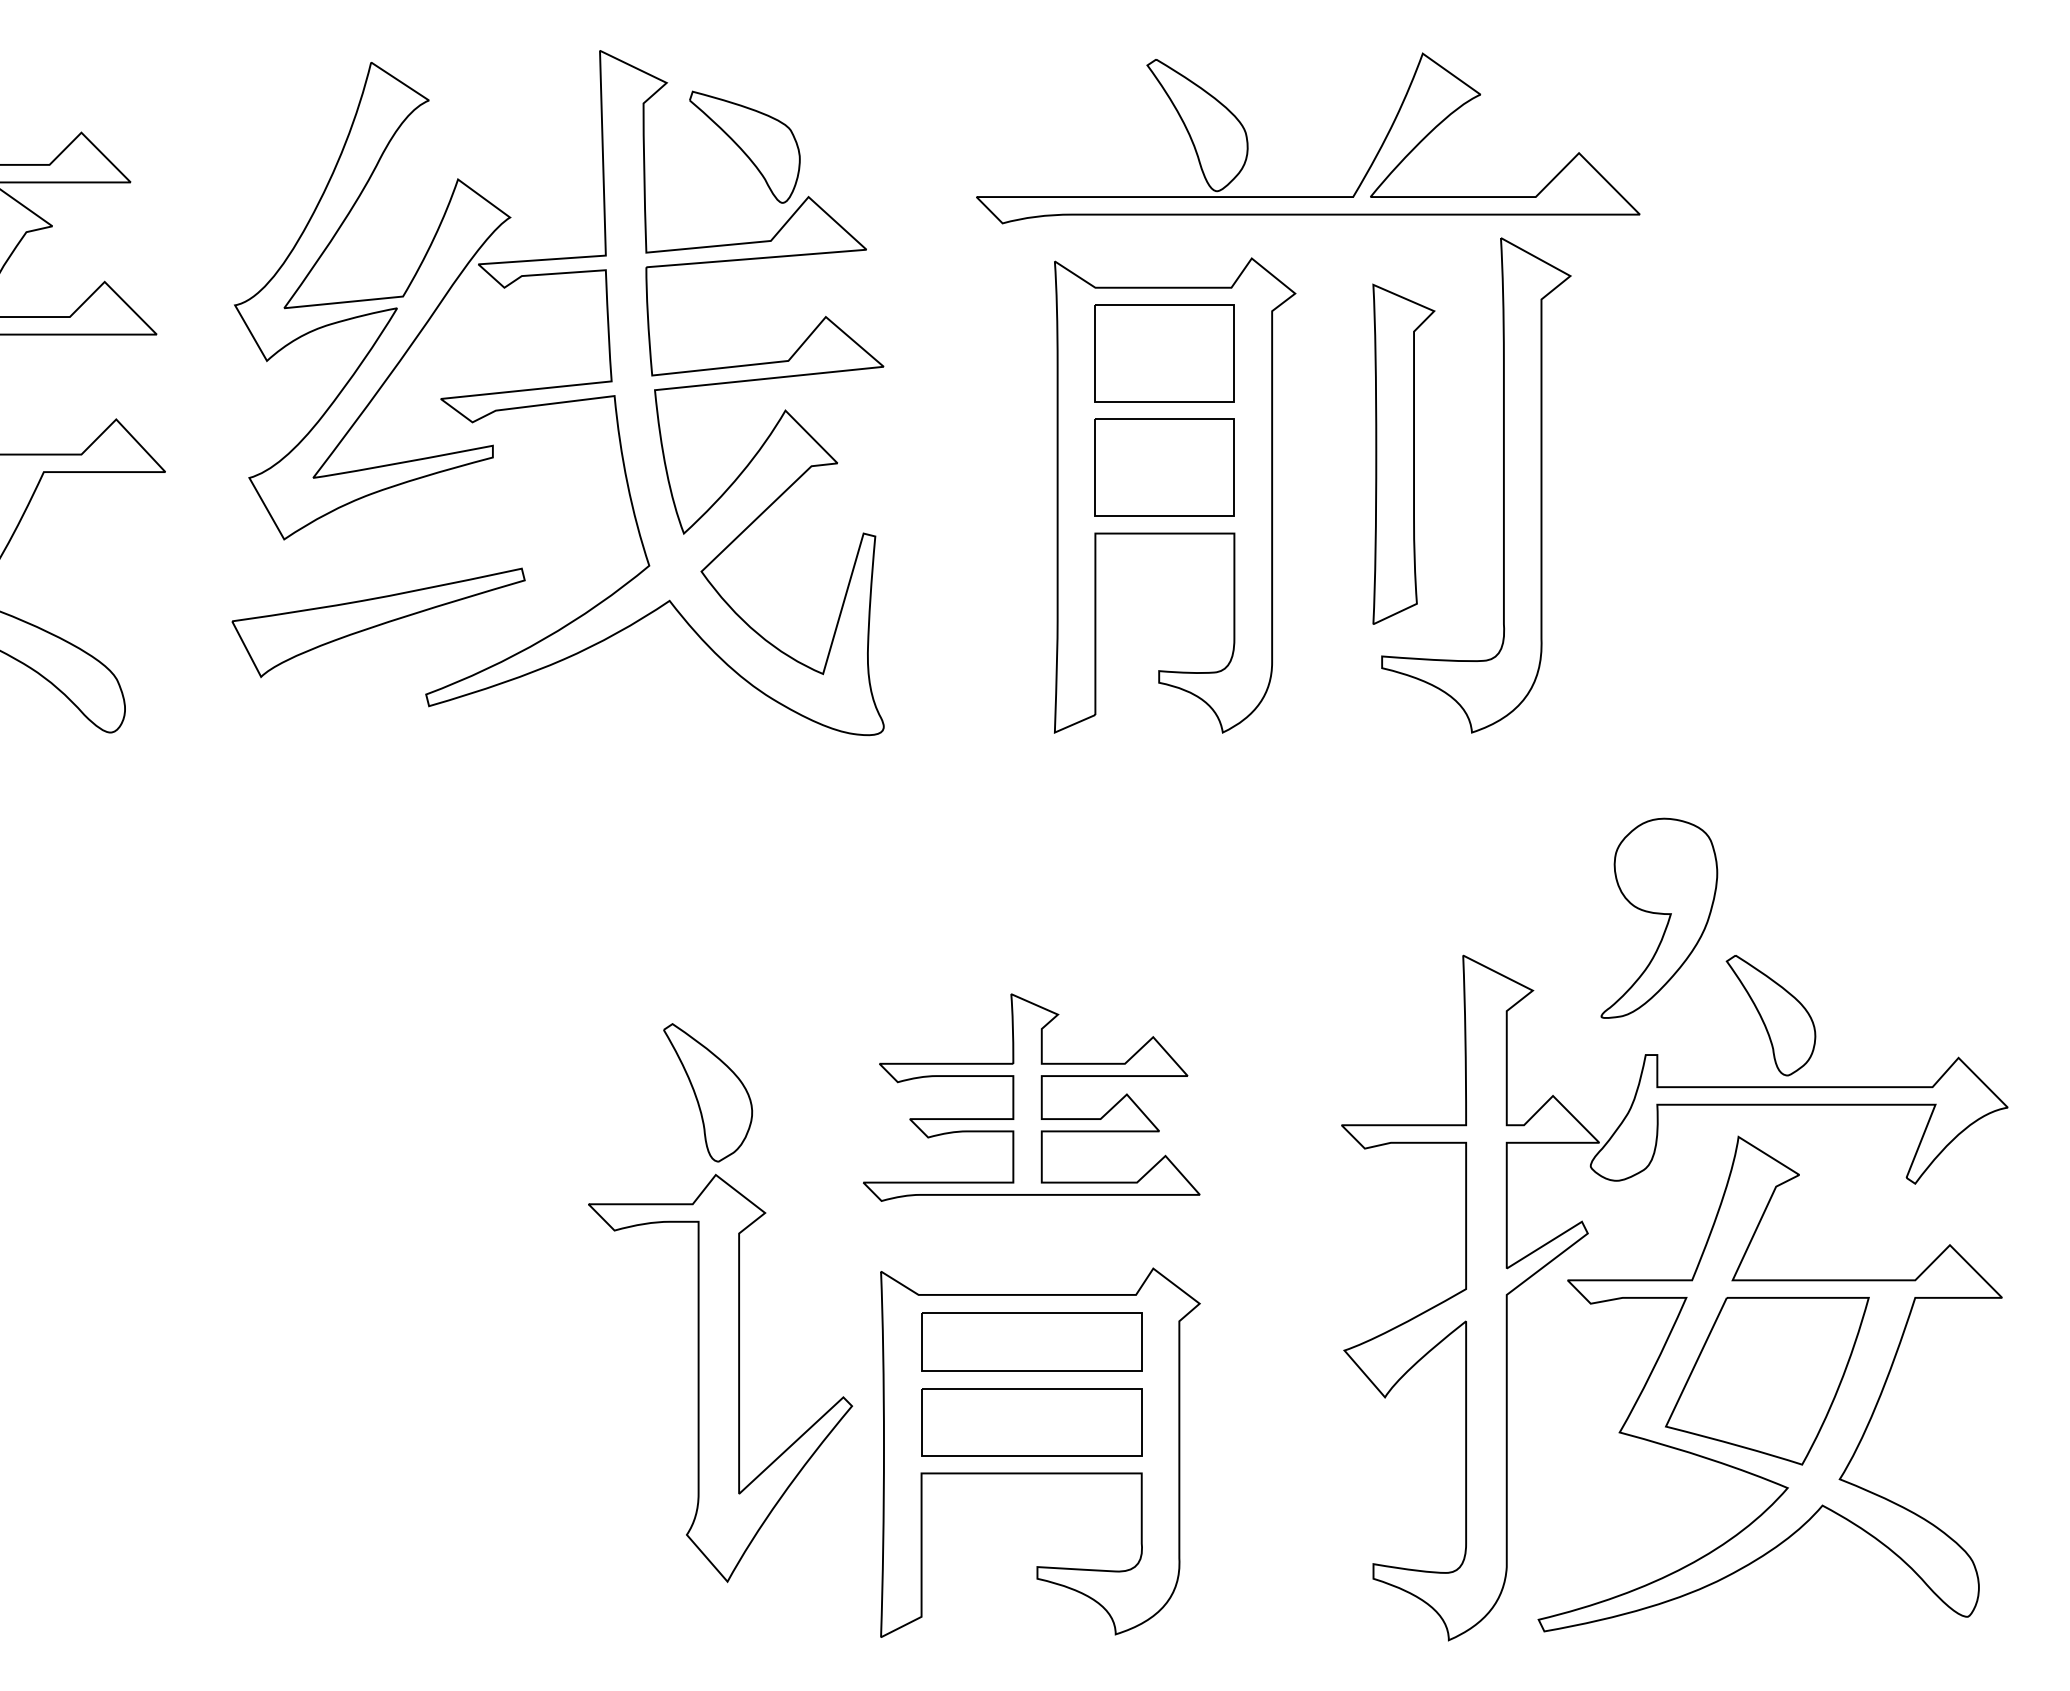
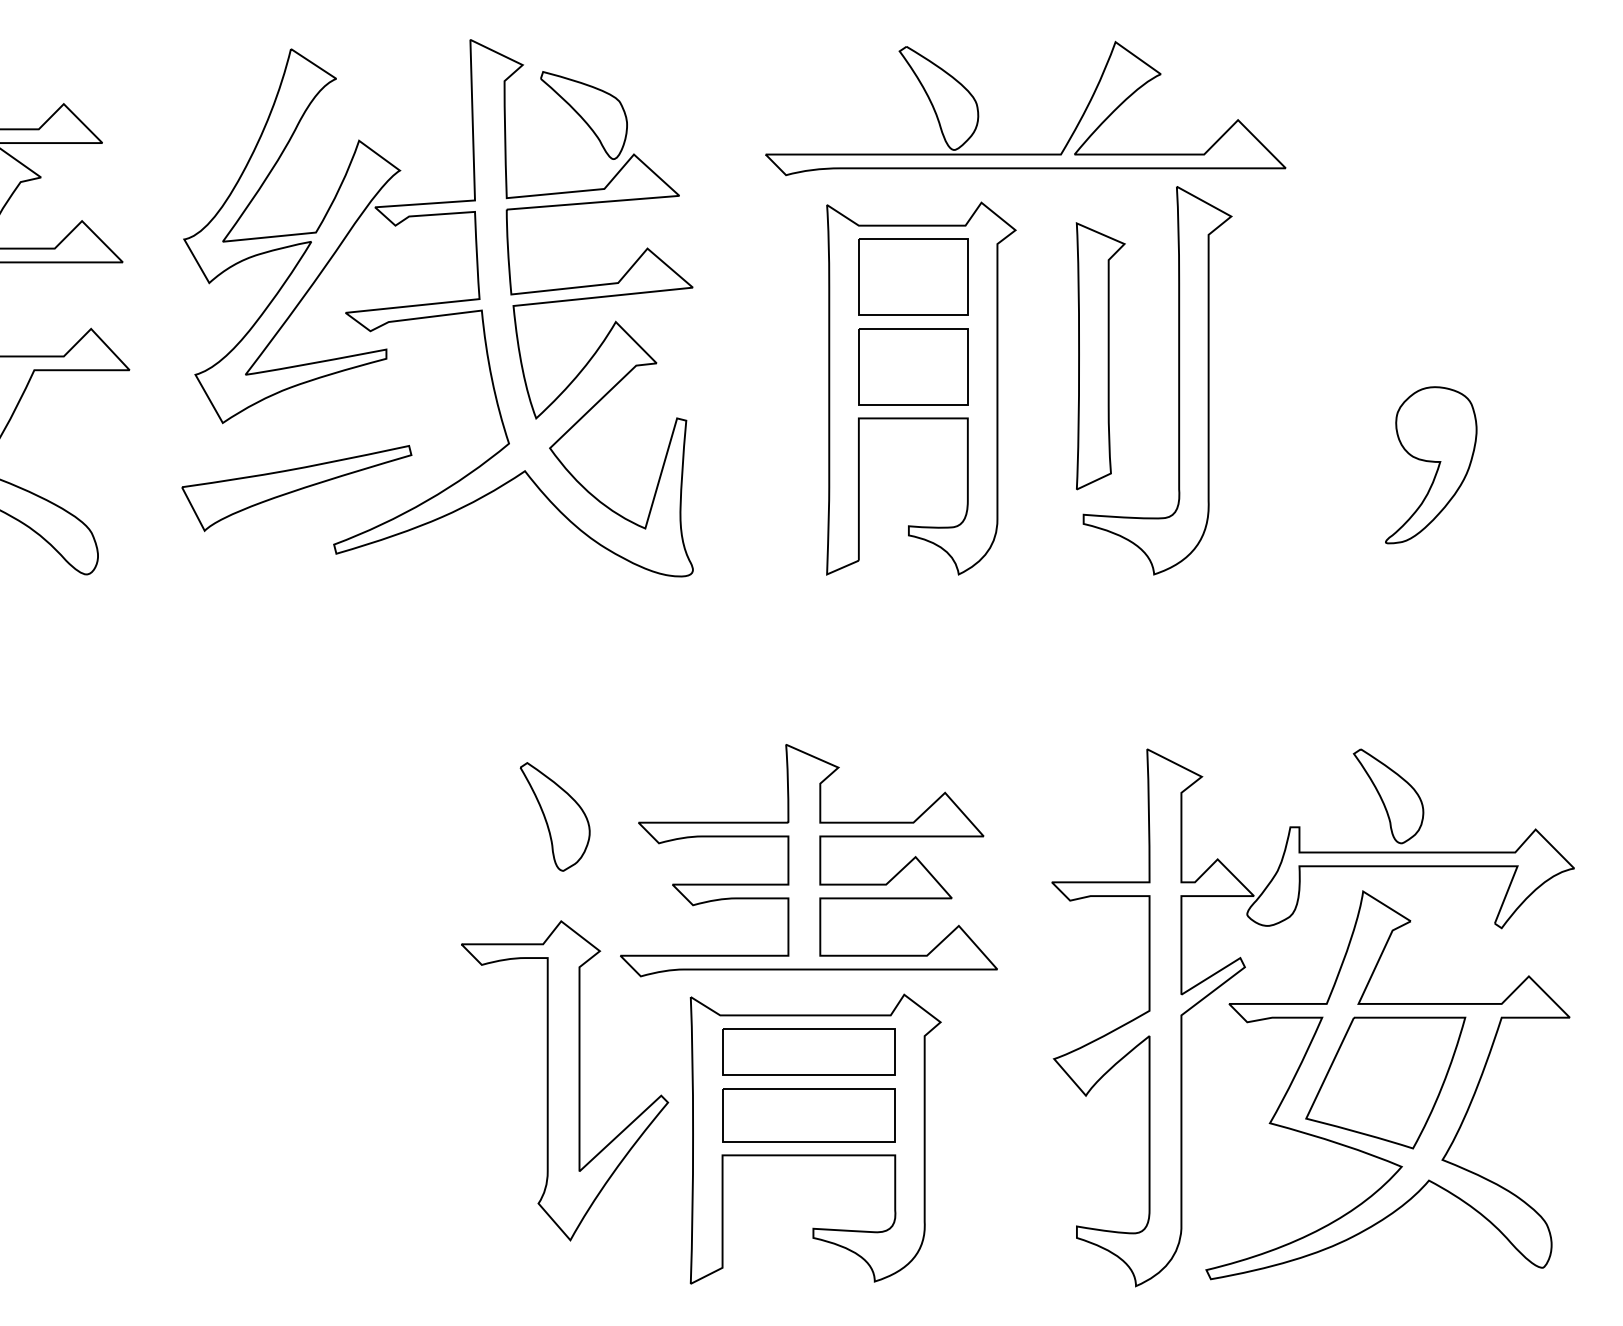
part: (1659, 917) -> (1431, 464), moved
part: (708, 1092) -> (555, 816), moved
part: (1031, 1097) -> (808, 860), size x1.43

